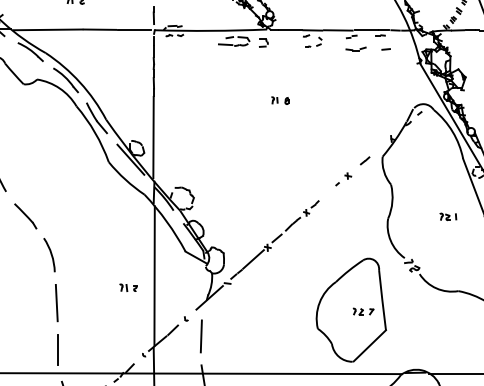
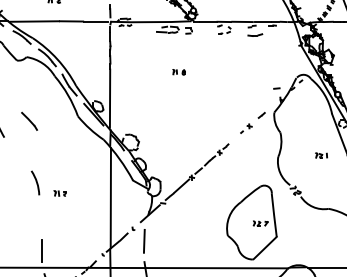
line: (385, 49) -> (276, 88), moved
part: (279, 100) -> (178, 72), moved
line: (25, 215) -> (29, 120), moved
part: (127, 287) -> (59, 193), moved
line: (56, 303) -> (40, 217), removed

